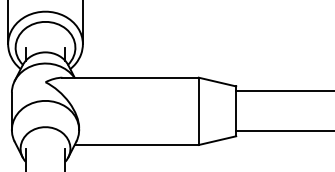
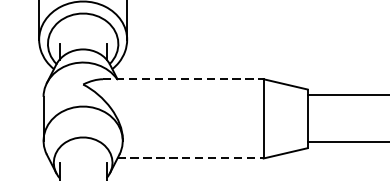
line: (131, 77) -> (184, 78), solid -> dashed
line: (137, 145) -> (191, 159), solid -> dashed

